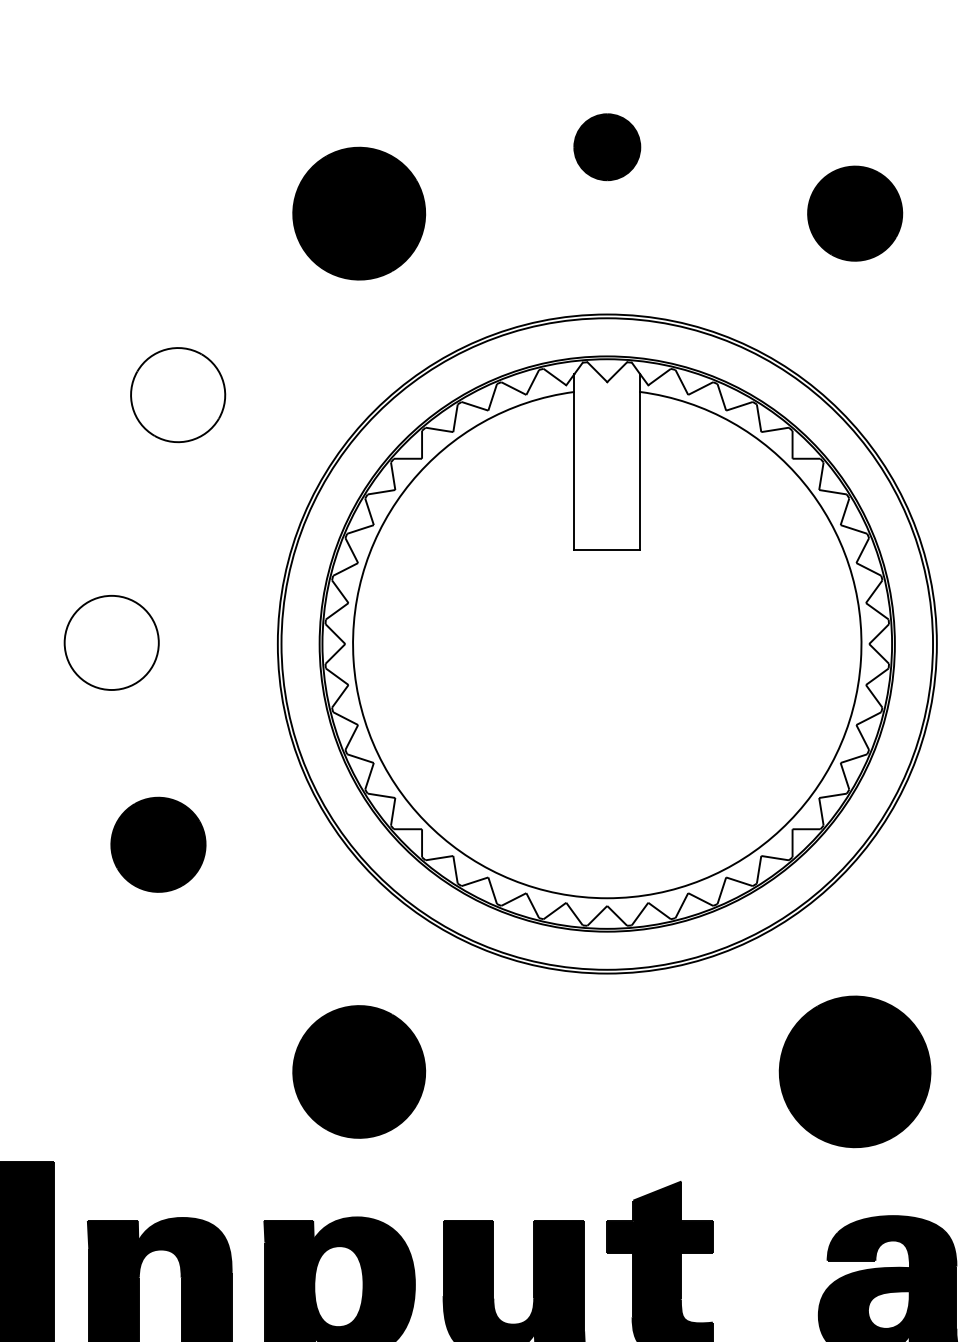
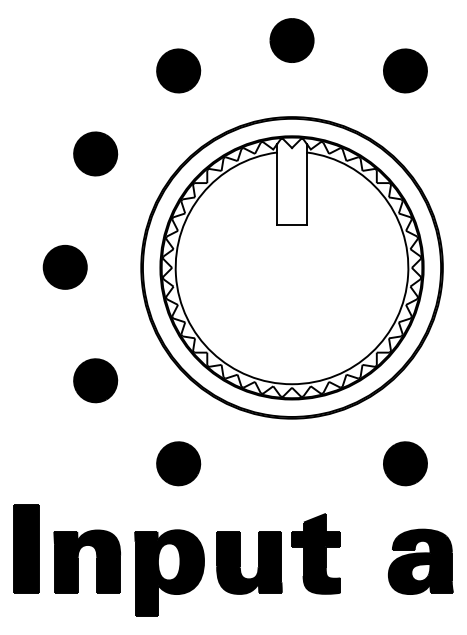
part: (606, 147) -> (291, 40), size x1.43
part: (359, 212) -> (178, 70), size x0.71
fill: (177, 394) -> (95, 153), added
fill: (110, 640) -> (64, 266), added
part: (158, 844) -> (95, 380), moved
part: (359, 1071) -> (178, 463), size x0.71
part: (855, 1071) -> (405, 463), size x0.62

